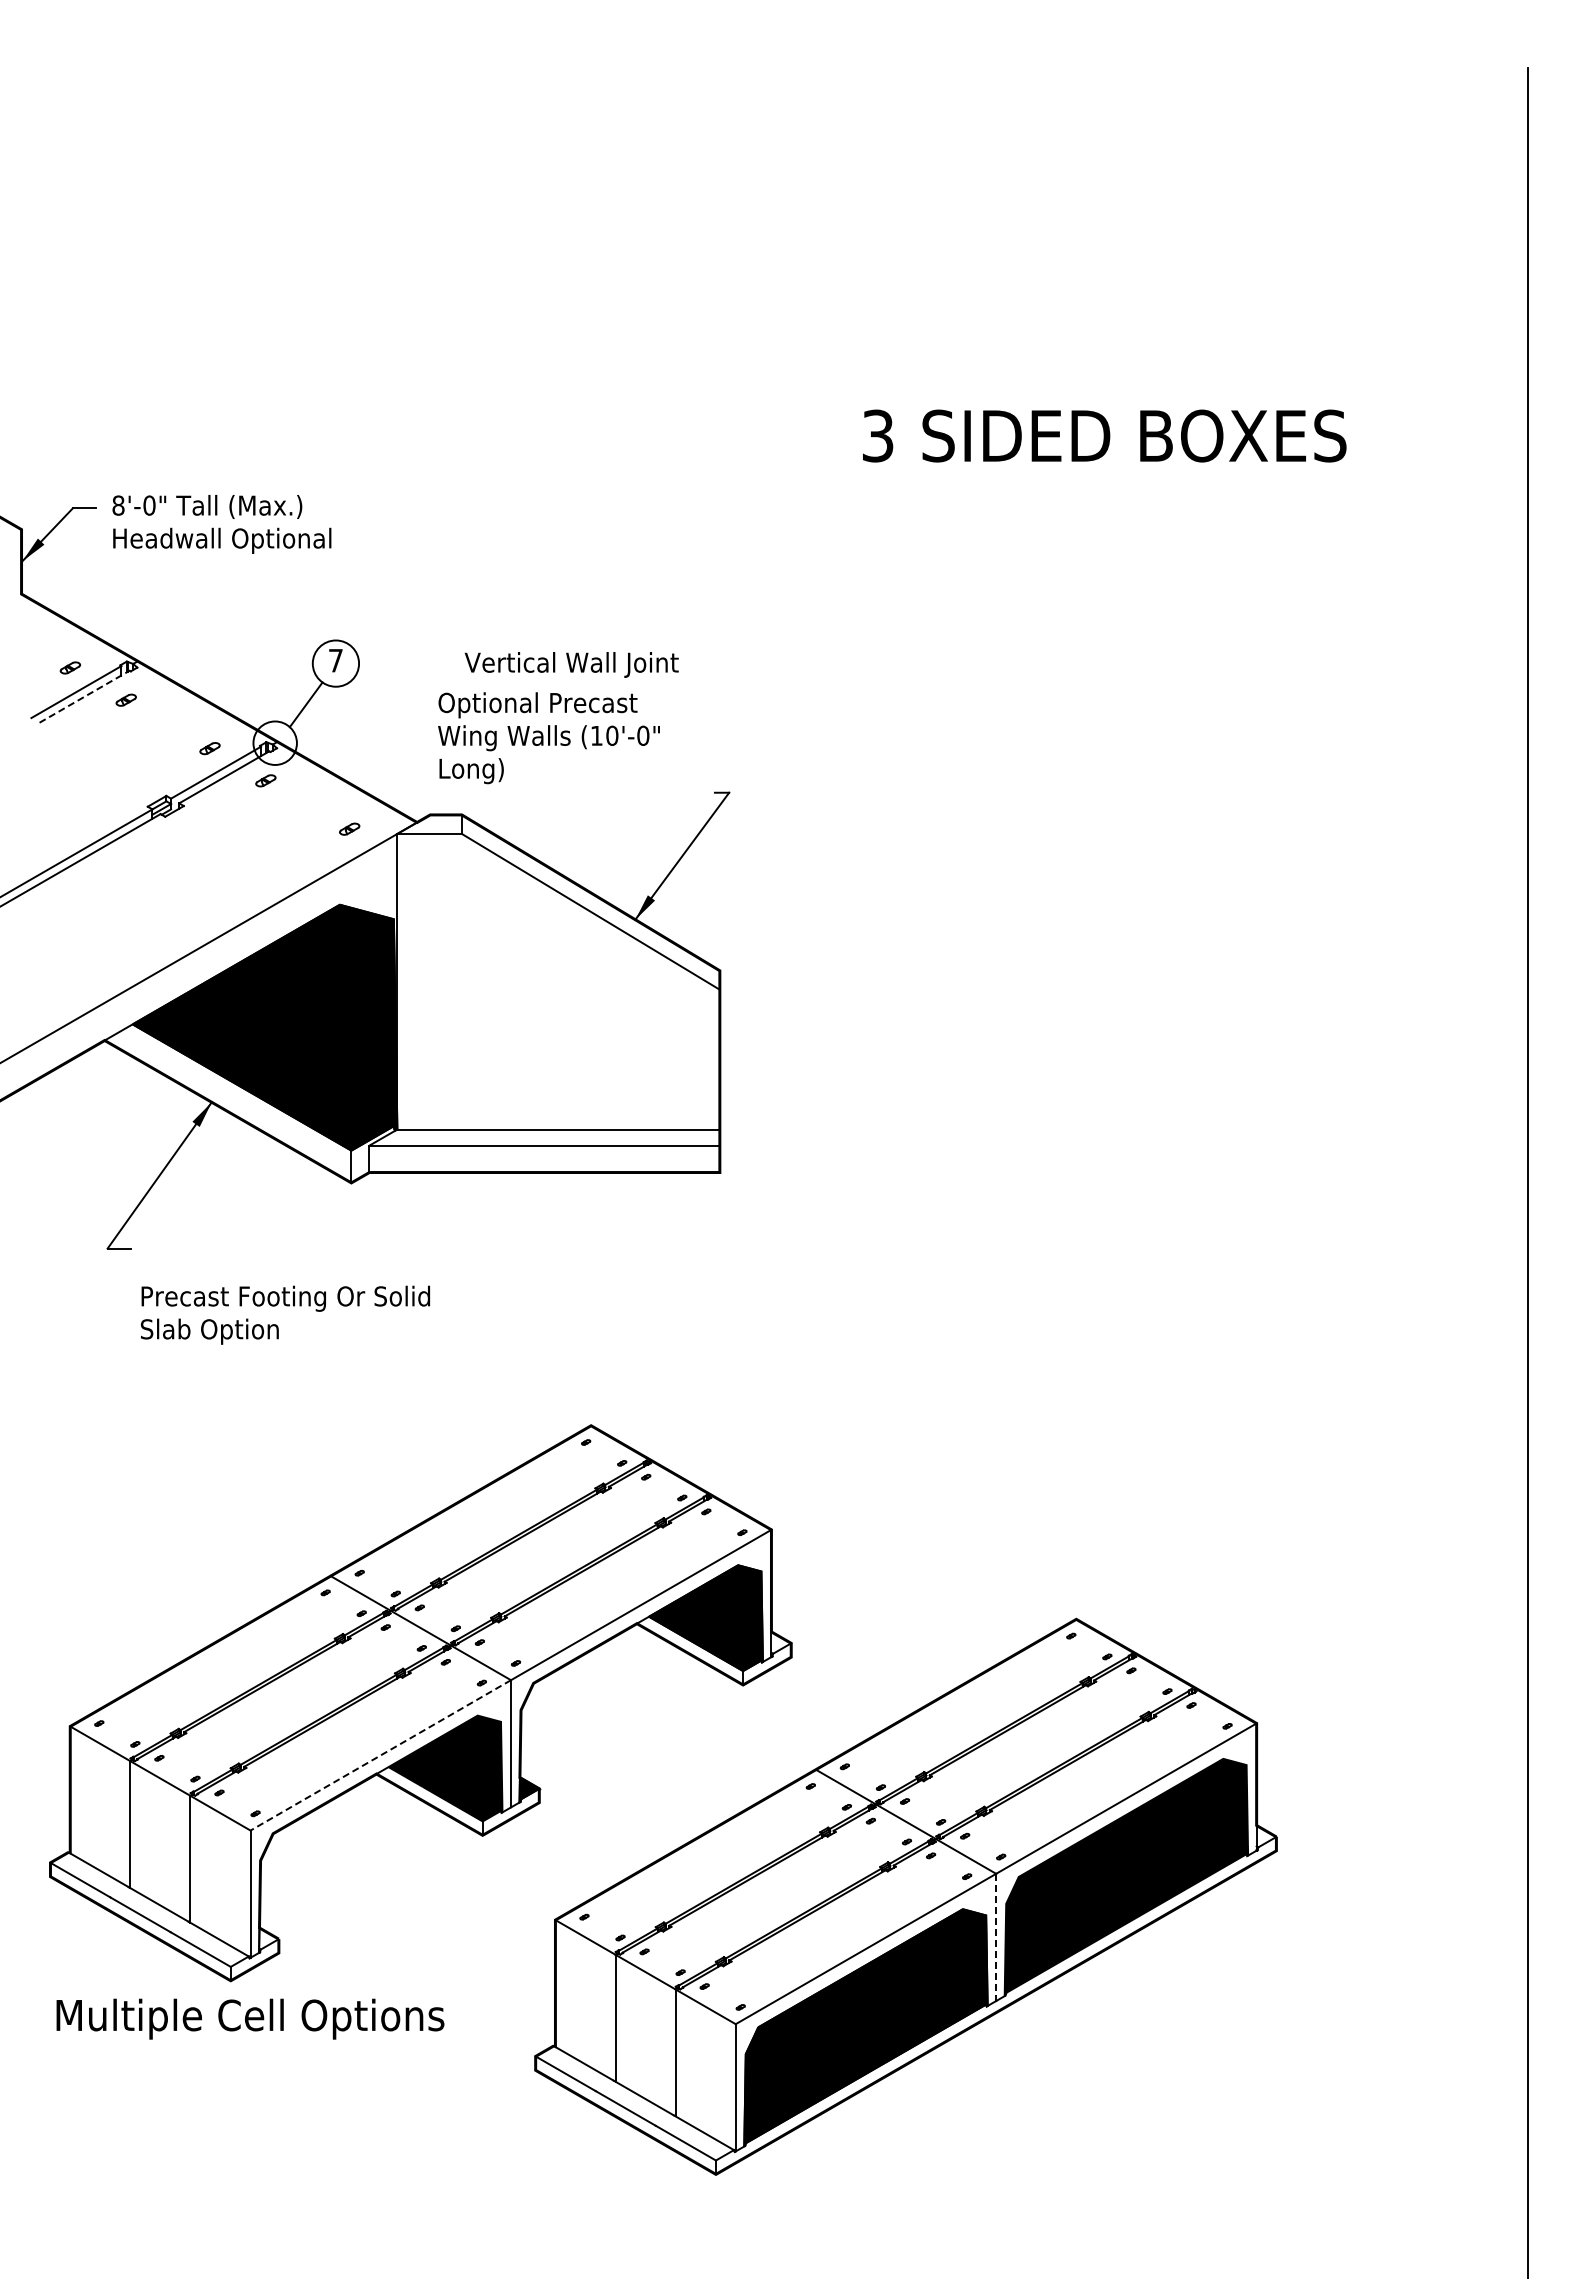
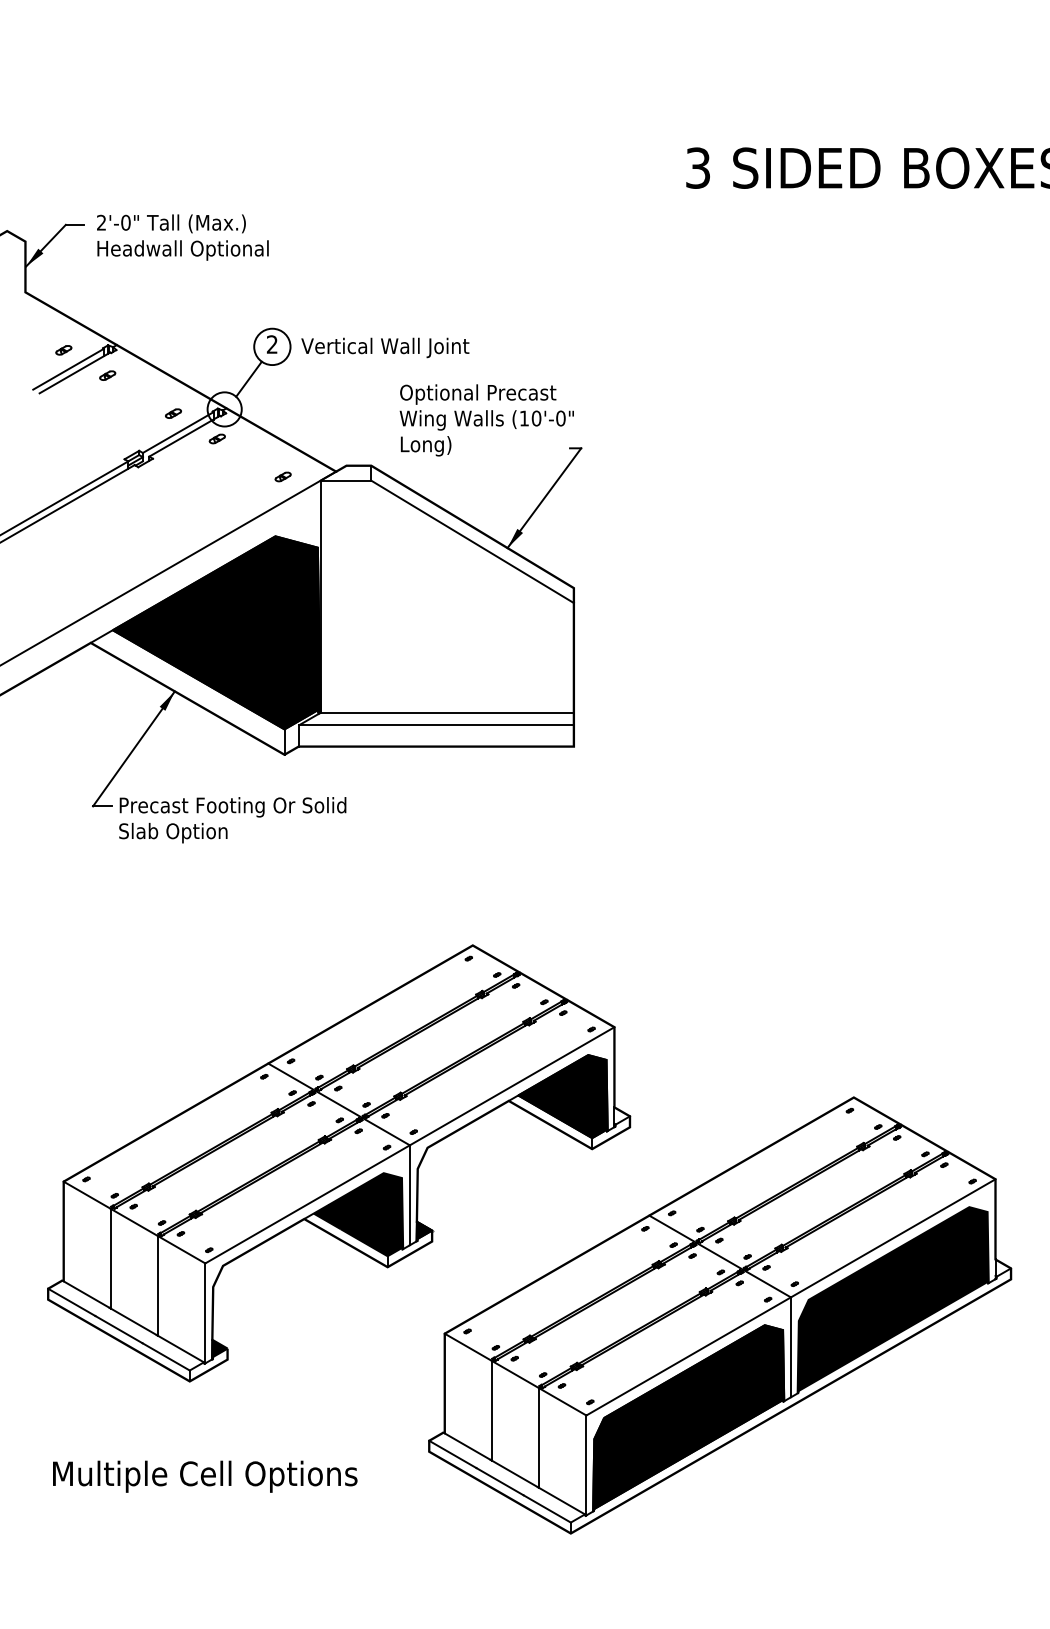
text: (118, 505) -> (101, 222), 8'-0" -> 2'-0"
text: (335, 660) -> (272, 344), 7 -> 2
text: (571, 664) -> (385, 347), moved
line: (84, 696) -> (74, 372), dashed -> solid
text: (548, 738) -> (486, 420), moved
text: (285, 1314) -> (232, 819), moved
line: (380, 1755) -> (307, 1204), dashed -> solid
line: (996, 1937) -> (791, 1347), dashed -> solid
fill: (268, 1939) -> (219, 1348), added
text: (250, 2018) -> (205, 1476), moved

